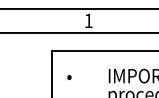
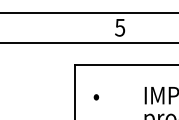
text: (88, 20) -> (119, 27), 1 -> 5

